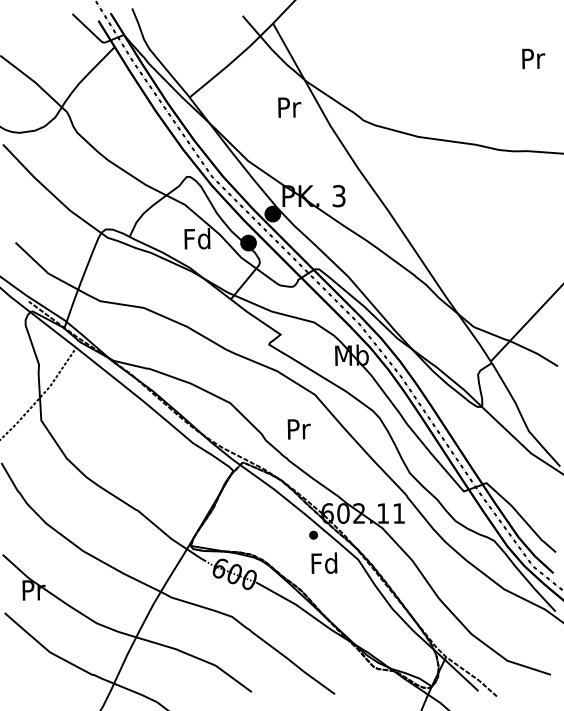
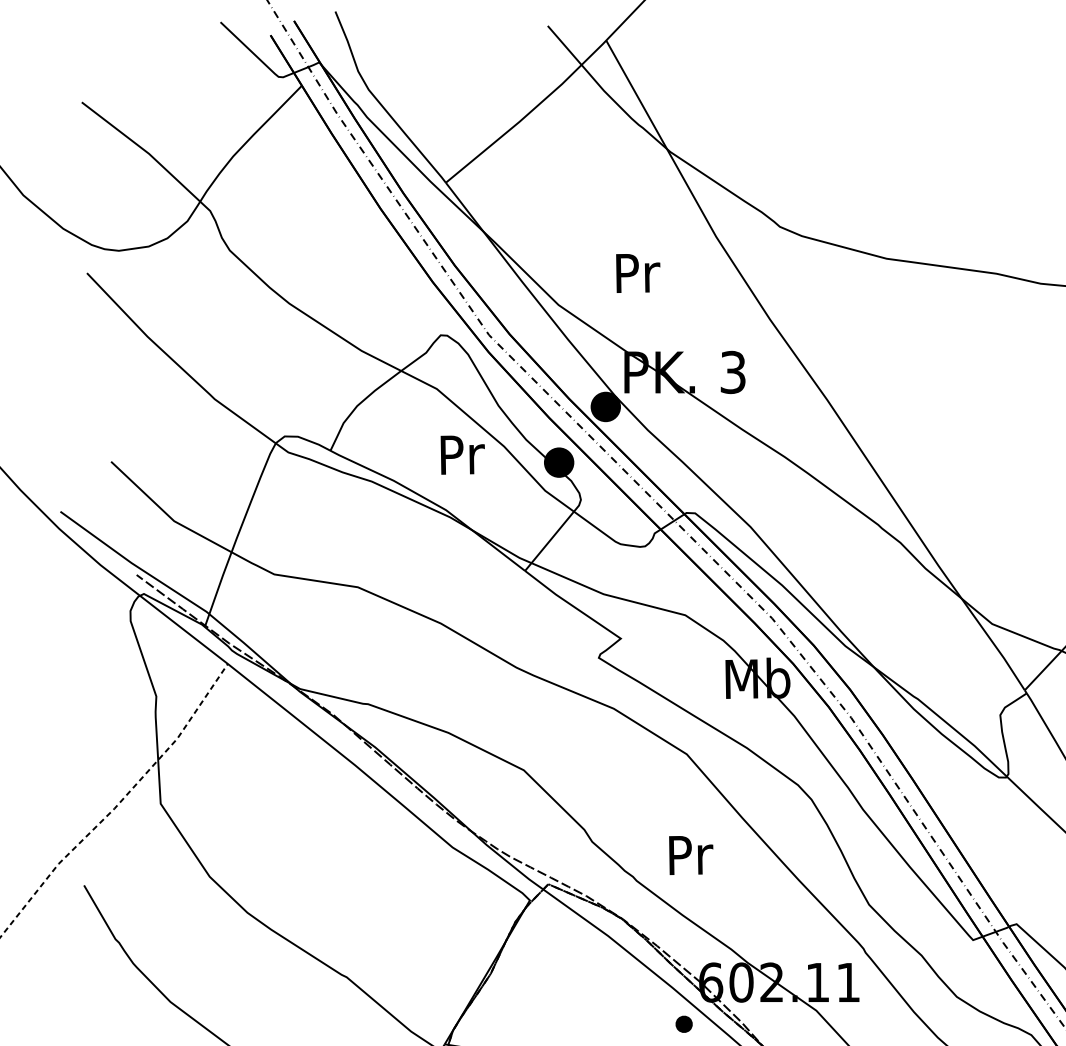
text: (289, 107) -> (637, 273), moved
text: (197, 238) -> (460, 453), Fd -> Pr
text: (298, 429) -> (689, 855), moved

